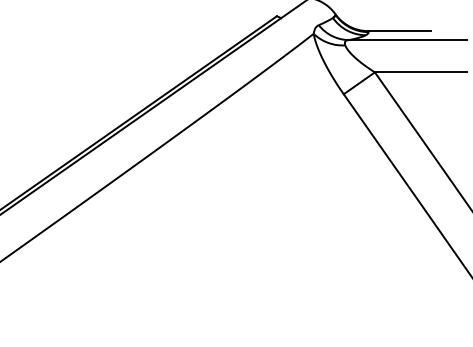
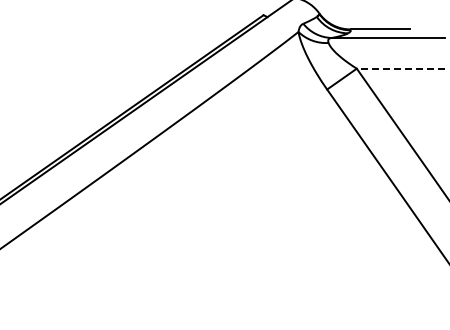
line: (420, 72) -> (400, 68), solid -> dashed

